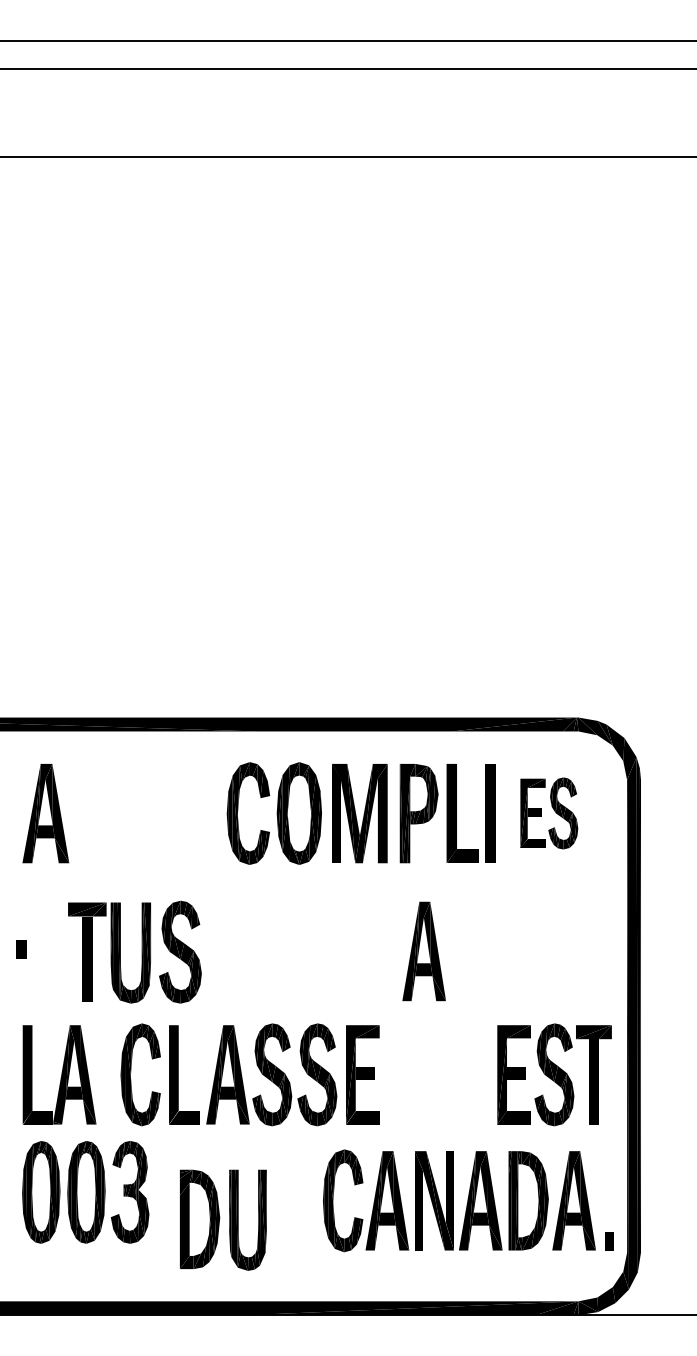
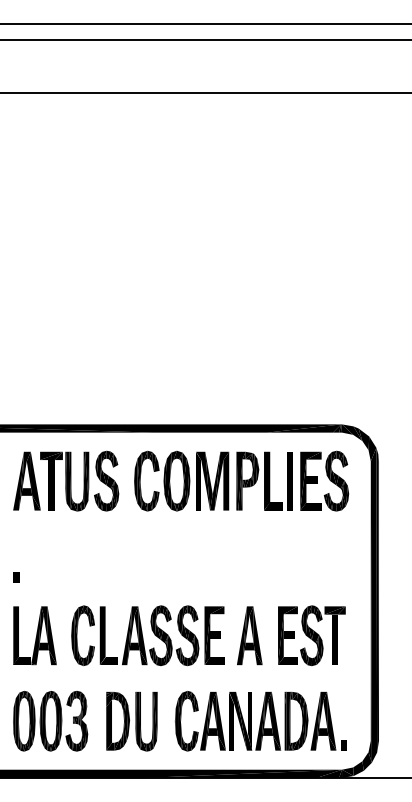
part: (548, 812) -> (324, 480), size x1.43
part: (21, 949) -> (16, 577), moved
part: (134, 951) -> (79, 480), moved
part: (423, 951) -> (249, 635), moved
part: (553, 1074) -> (311, 635), moved
part: (85, 1191) -> (50, 720), moved
part: (467, 1201) -> (260, 721), moved

